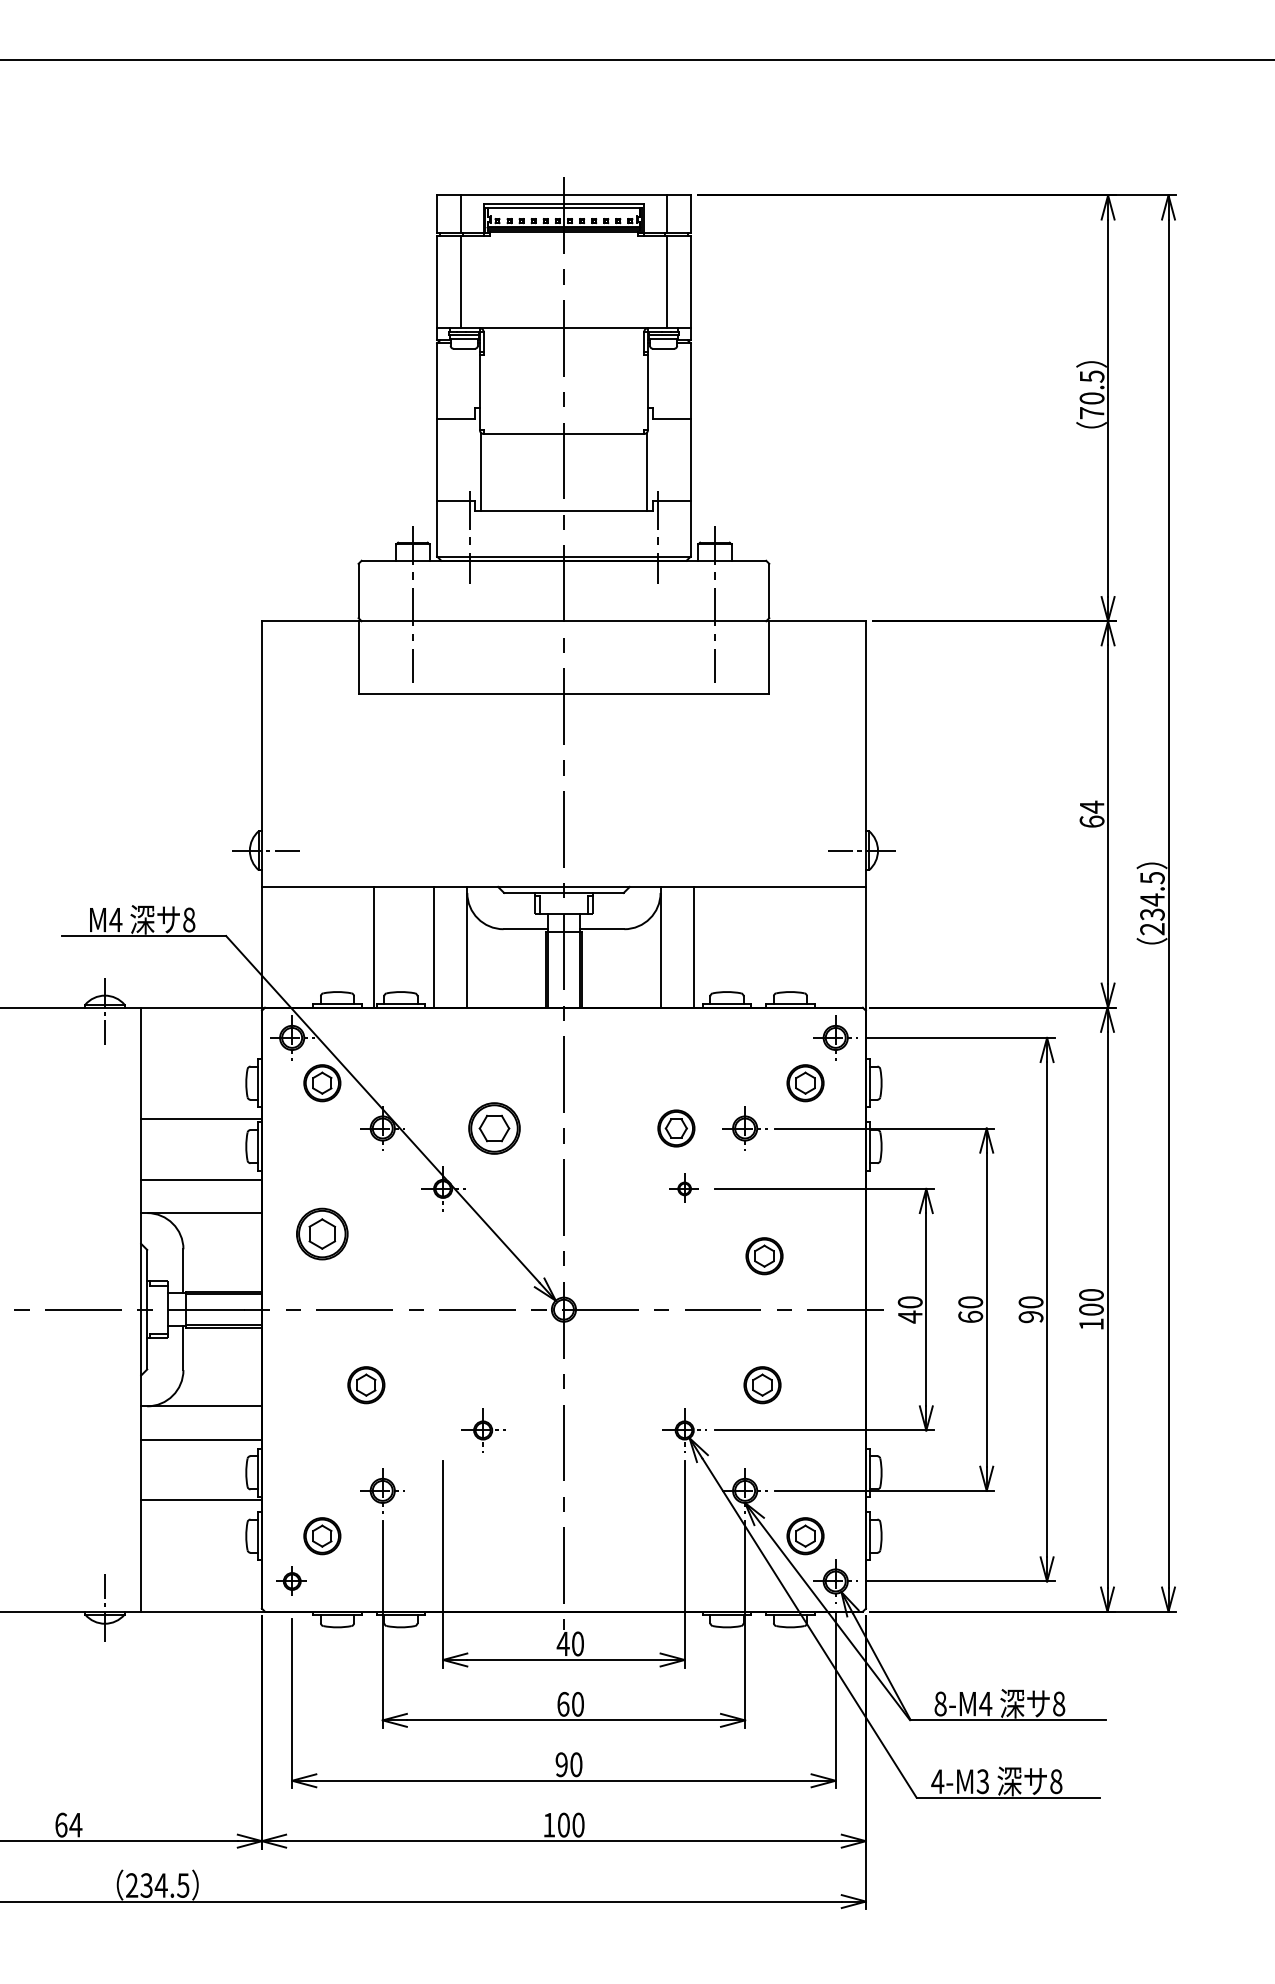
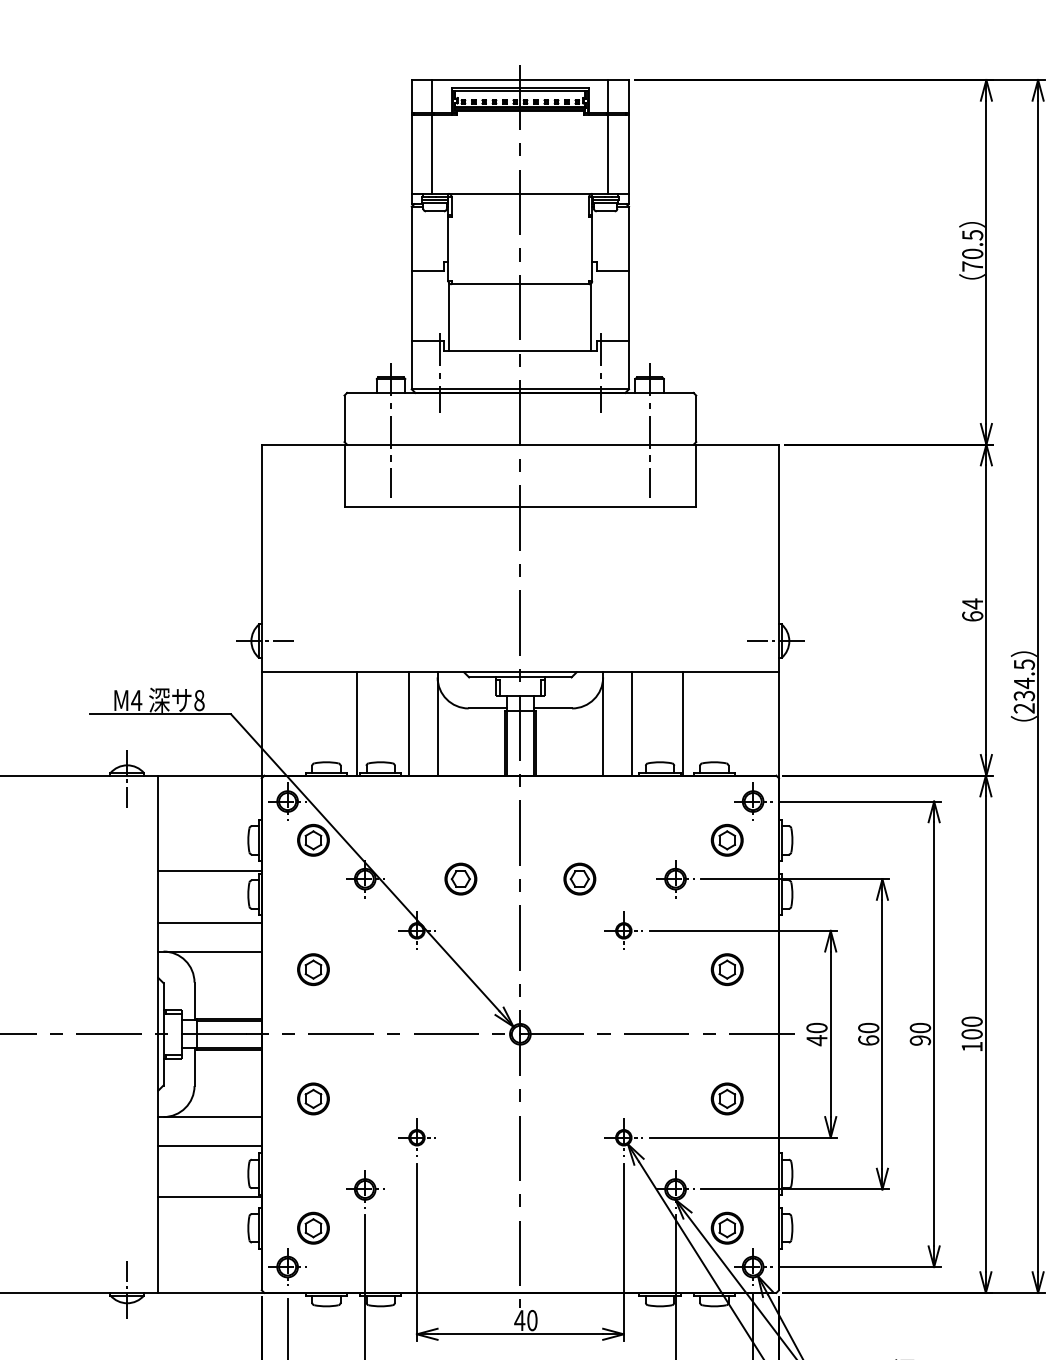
line: (754, 946) -> (683, 723), added
part: (494, 1128) -> (460, 879), size x0.71
part: (676, 1128) -> (579, 879), moved
part: (684, 1188) -> (623, 930), size x1.43
part: (322, 1234) -> (313, 969), size x0.71
part: (764, 1256) -> (727, 969), moved
part: (366, 1385) -> (313, 1099), moved
part: (762, 1385) -> (727, 1099), moved
part: (483, 1430) -> (417, 1137), moved
part: (292, 1581) -> (287, 1267), size x1.43

